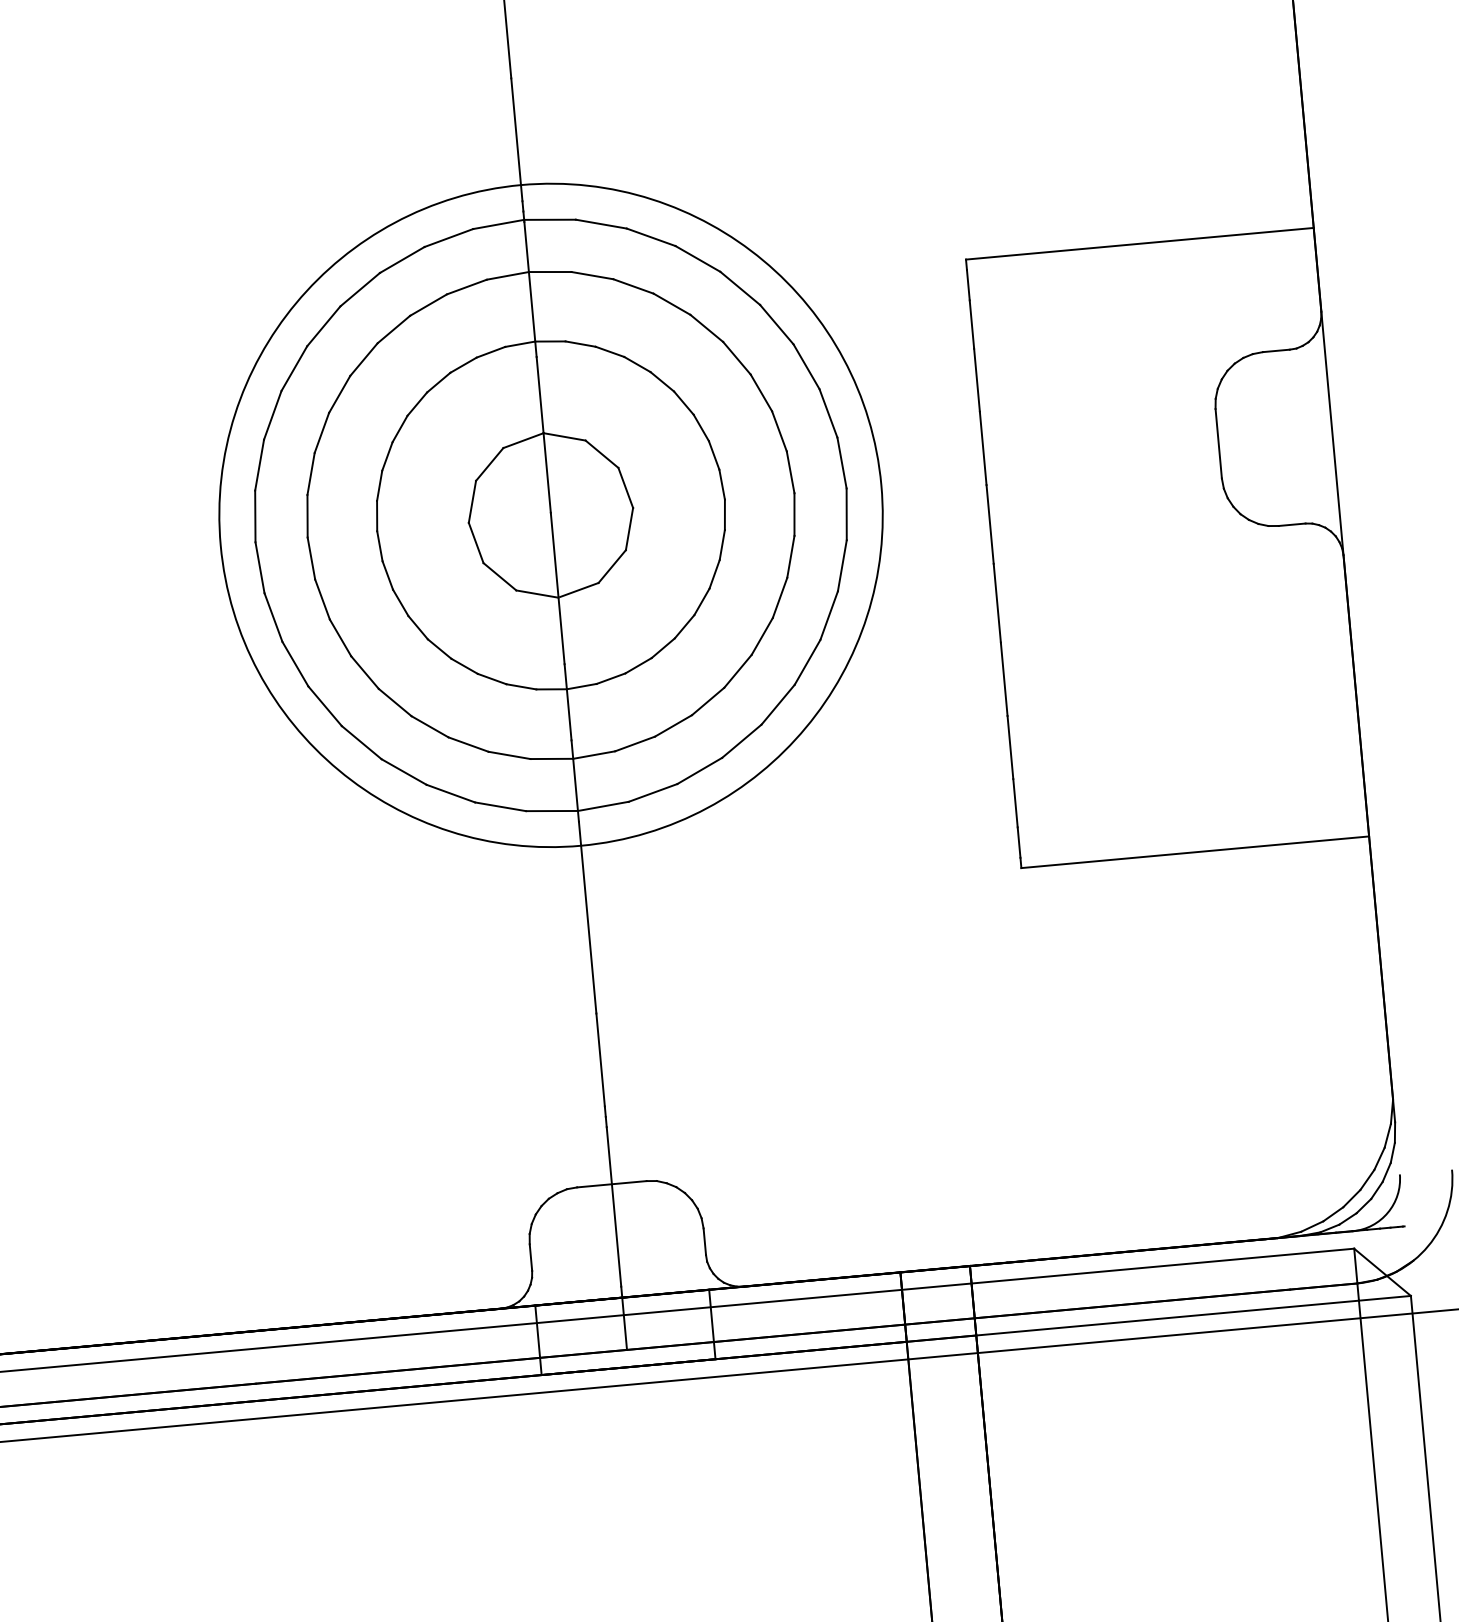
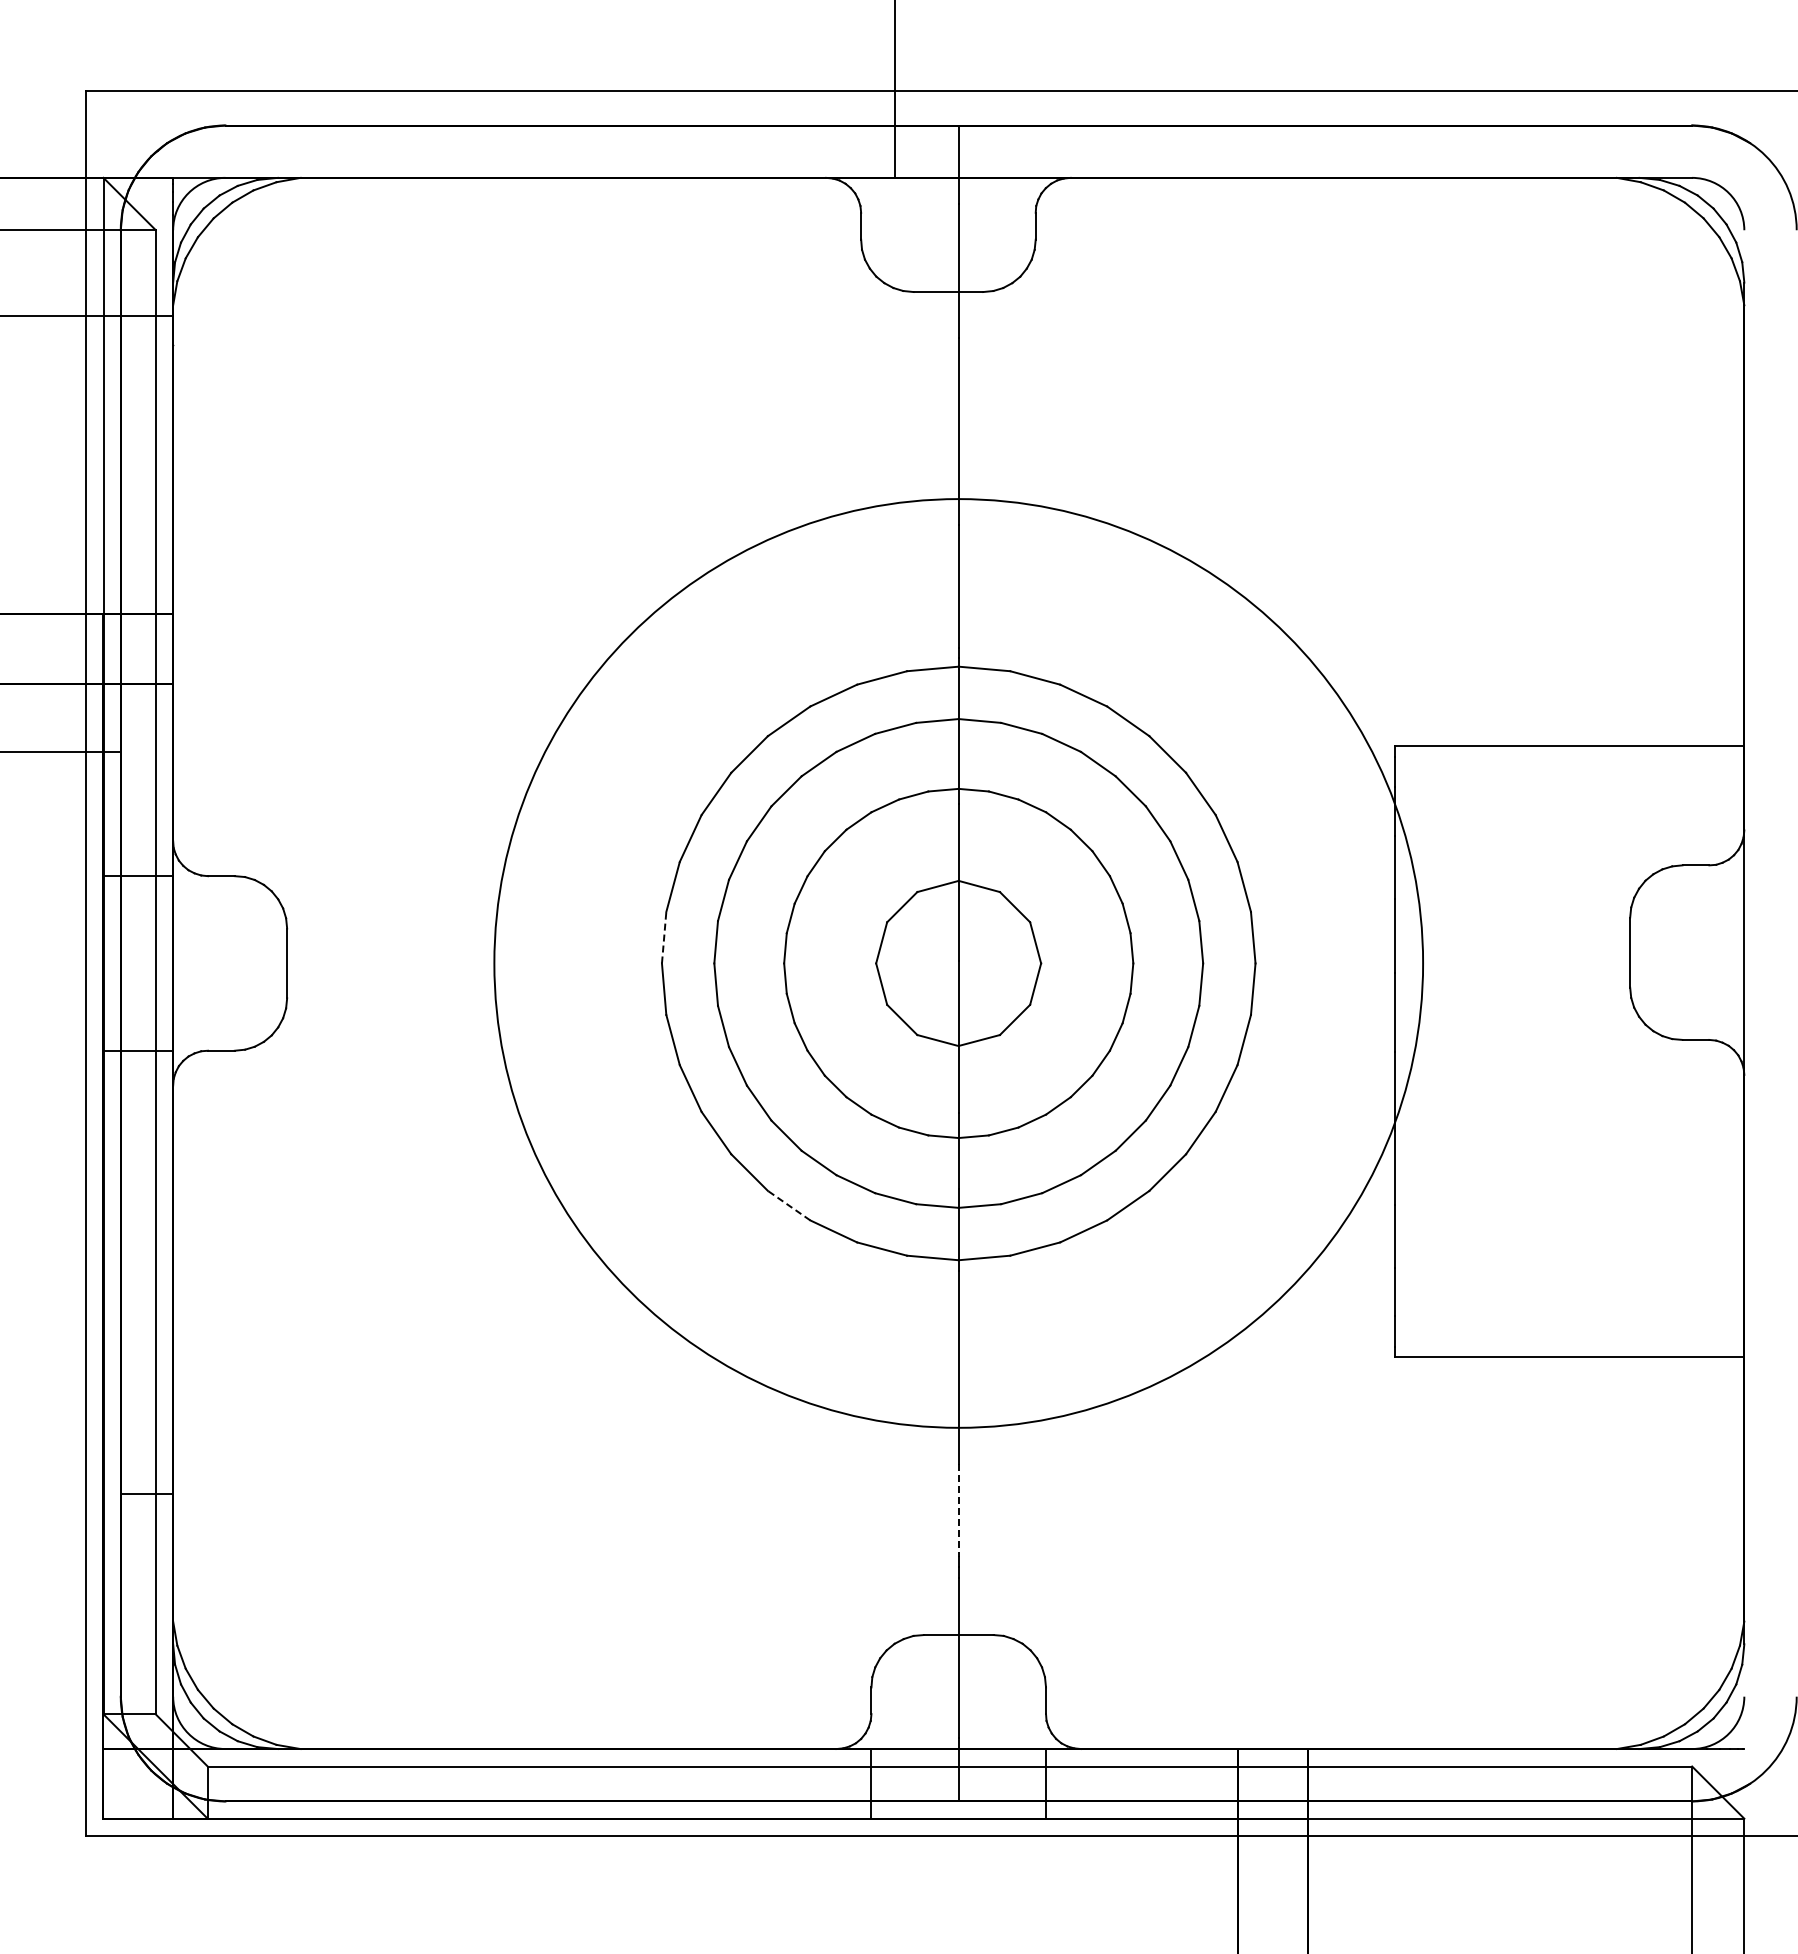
circle: (550, 515) -> (958, 963), size x1.4
line: (255, 516) -> (664, 937), solid -> dashed
line: (404, 771) -> (789, 1205), solid -> dashed
line: (600, 1060) -> (958, 1510), solid -> dashed

